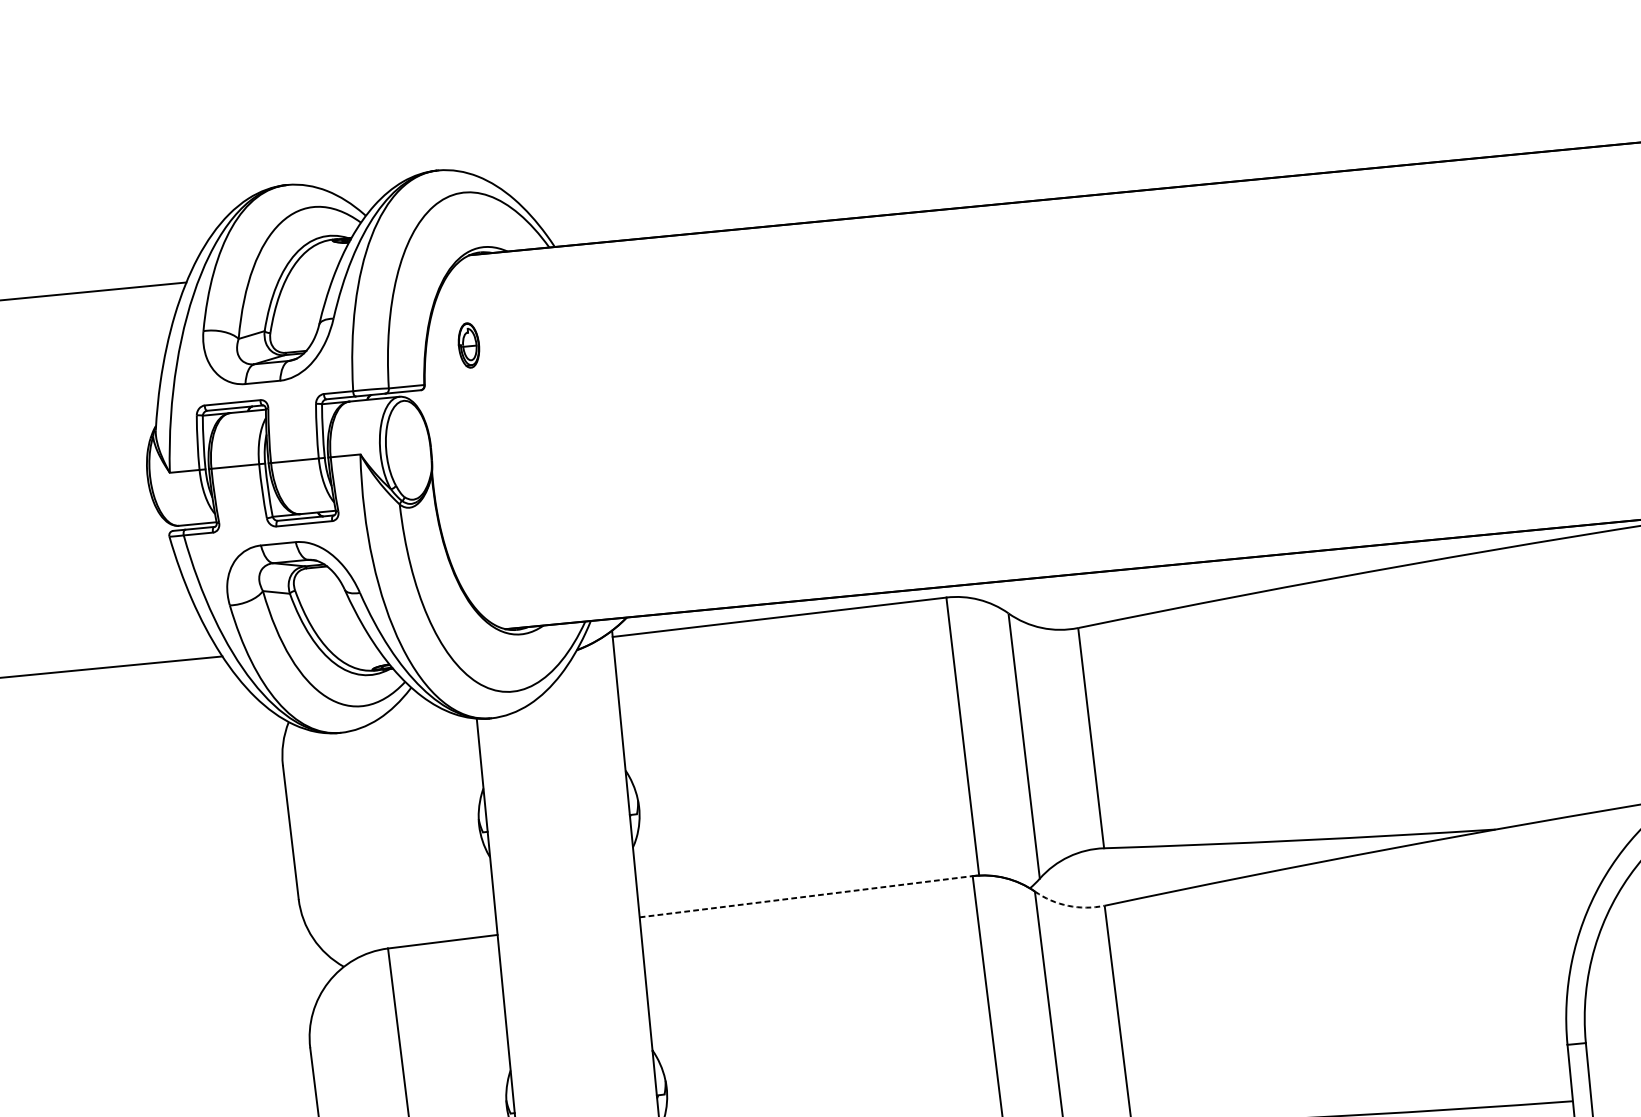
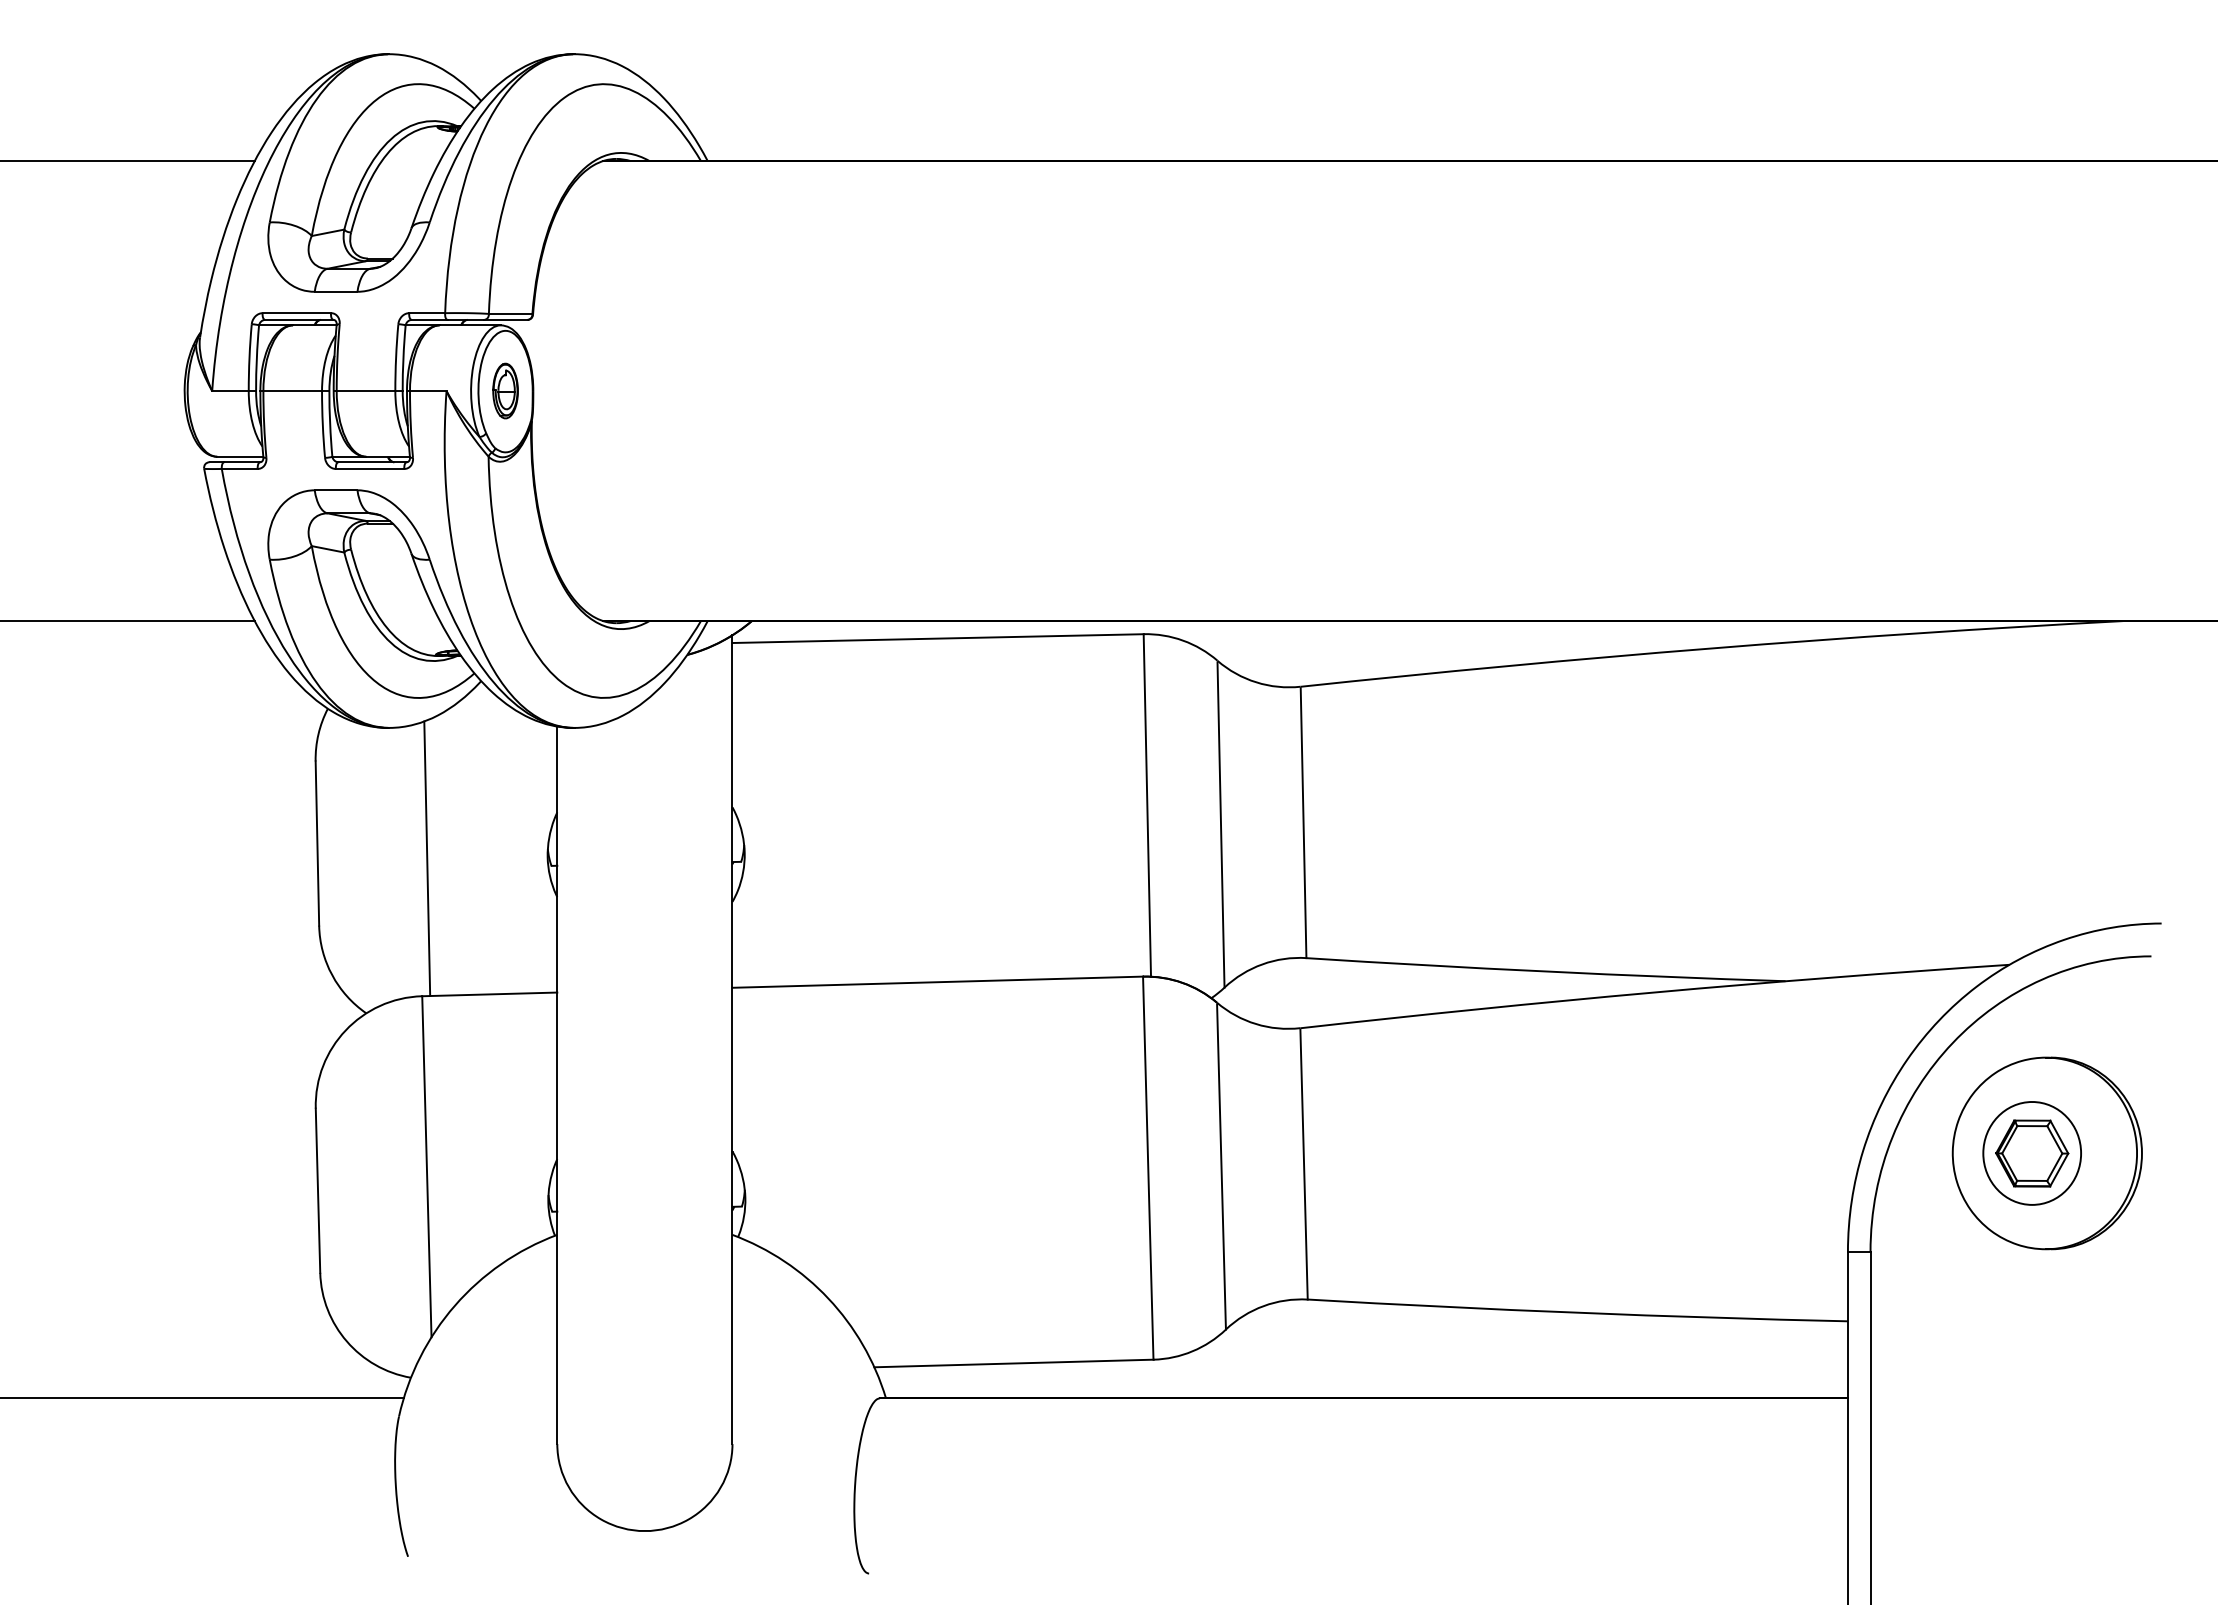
part: (468, 345) -> (505, 390), moved
line: (381, 836) -> (427, 858), added
line: (806, 896) -> (938, 982), dashed -> solid
arc: (1068, 906) -> (1256, 1024), dashed -> solid

